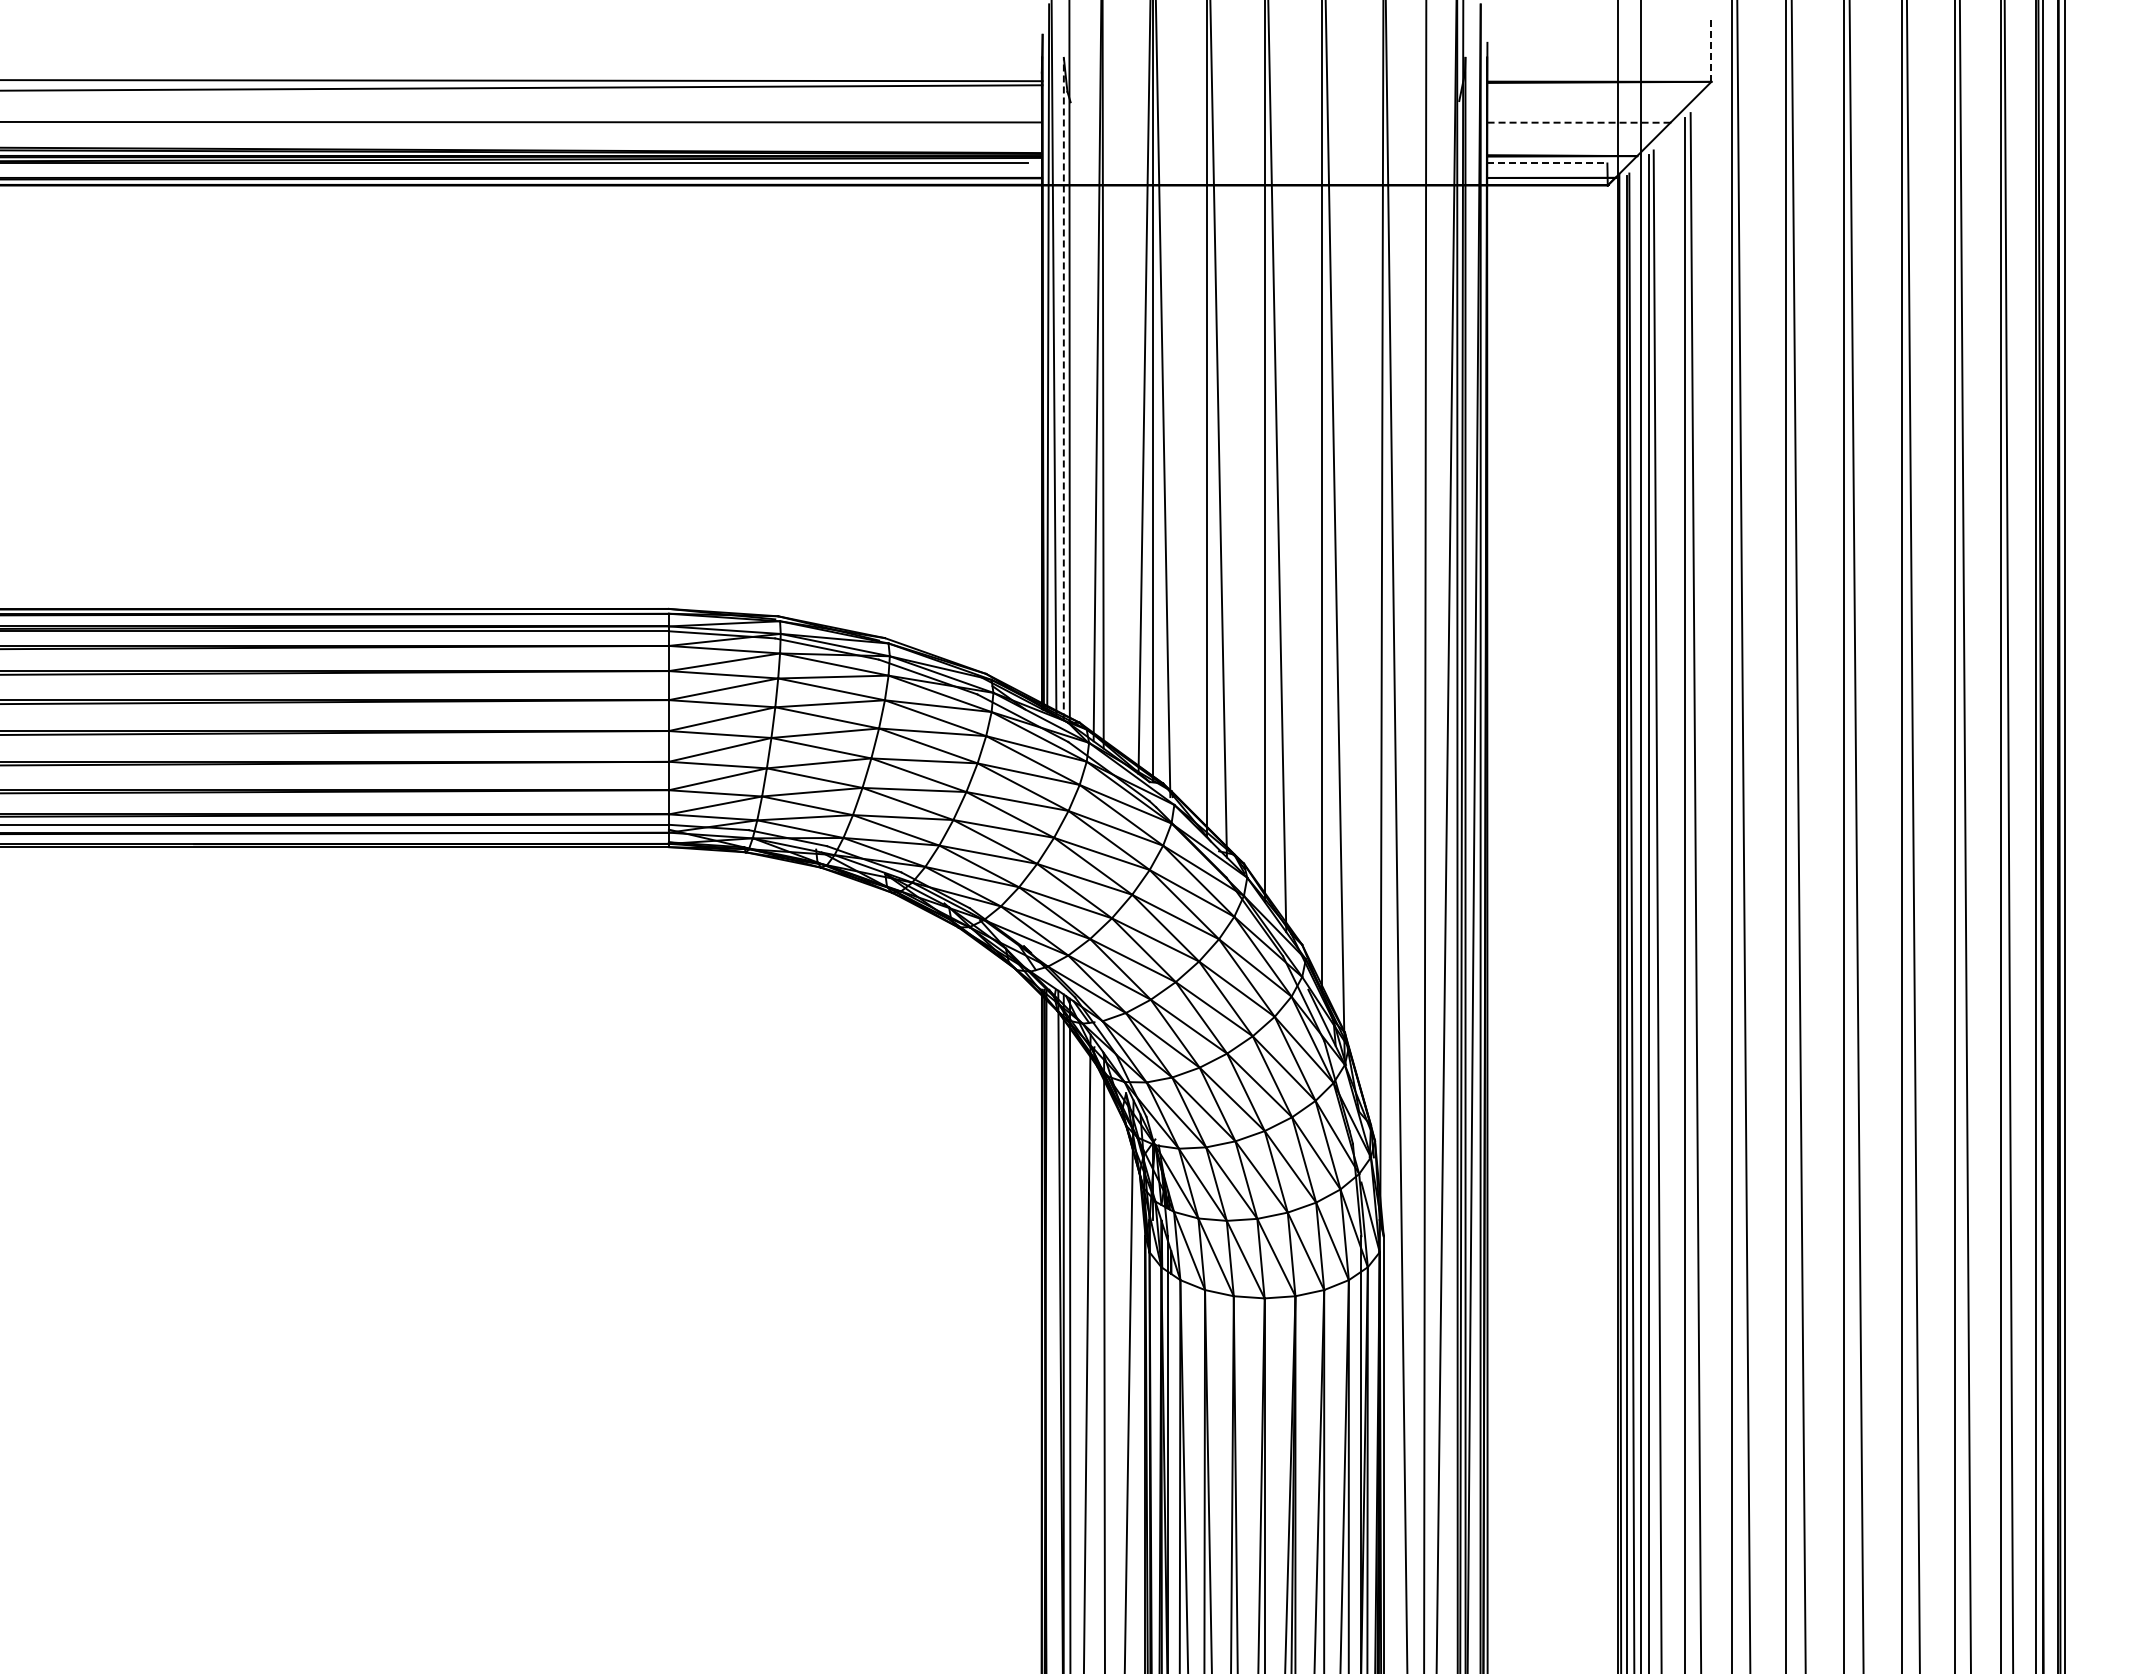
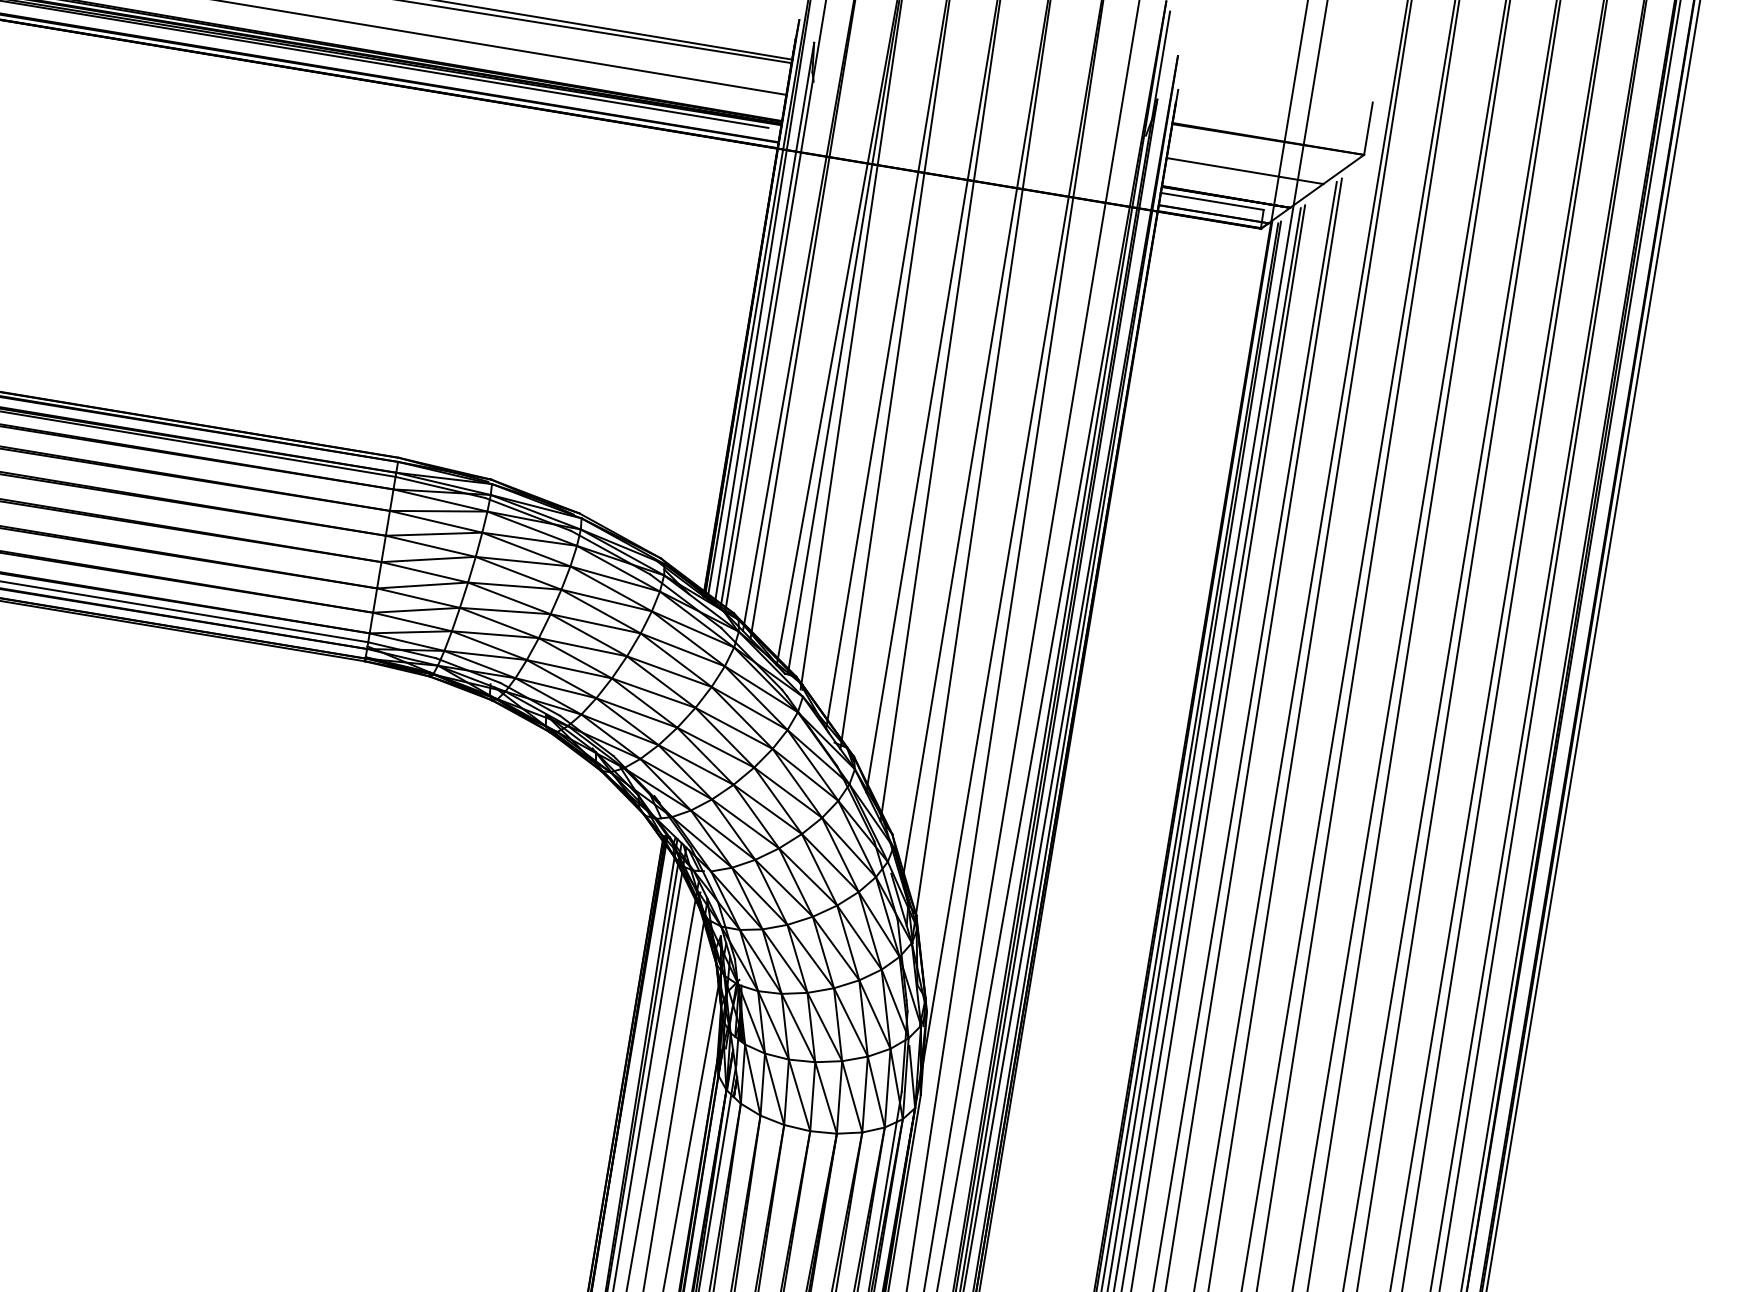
line: (1711, 51) -> (1368, 128), dashed -> solid
line: (1578, 122) -> (1244, 170), dashed -> solid
line: (1547, 163) -> (1212, 201), dashed -> solid
line: (1063, 388) -> (767, 325), dashed -> solid

